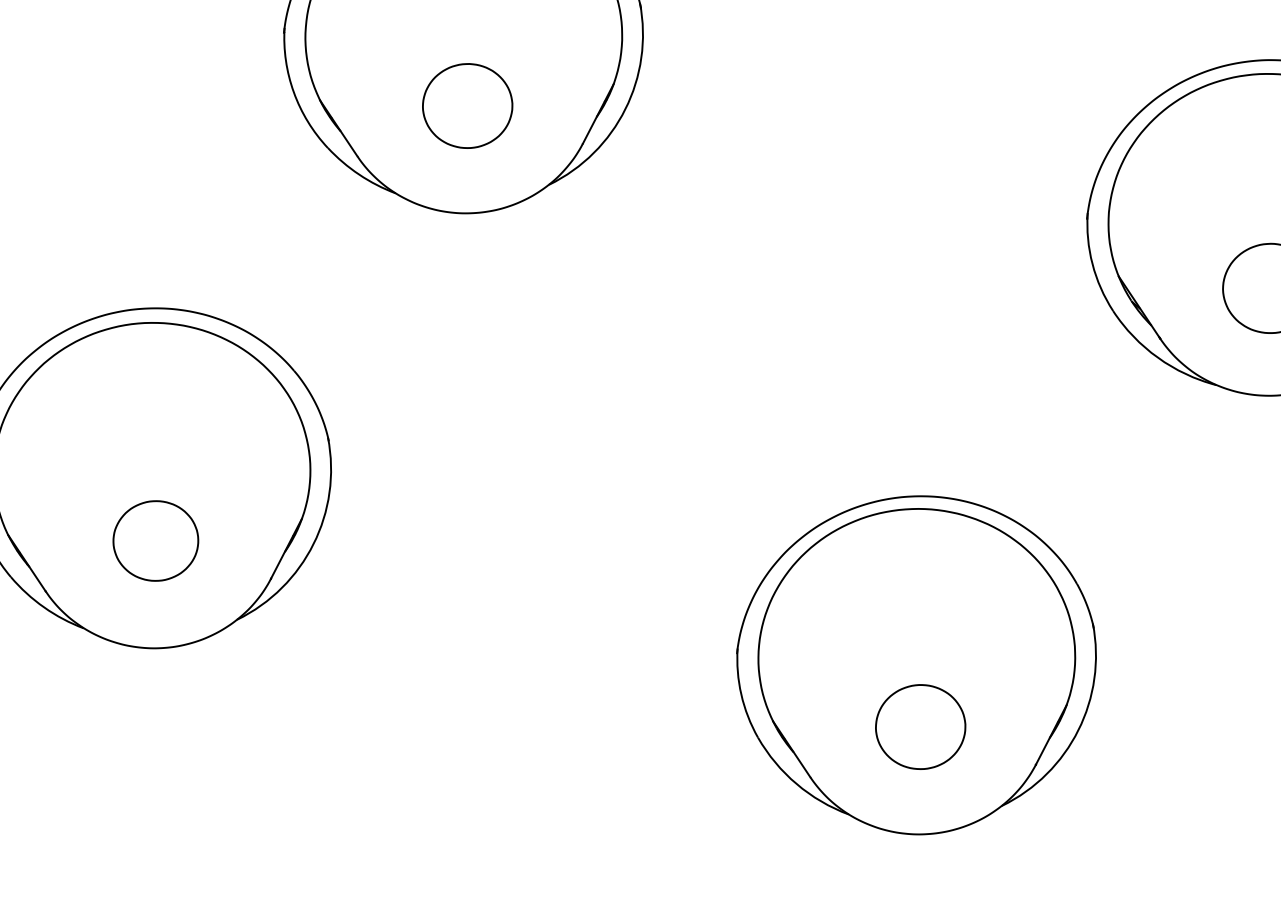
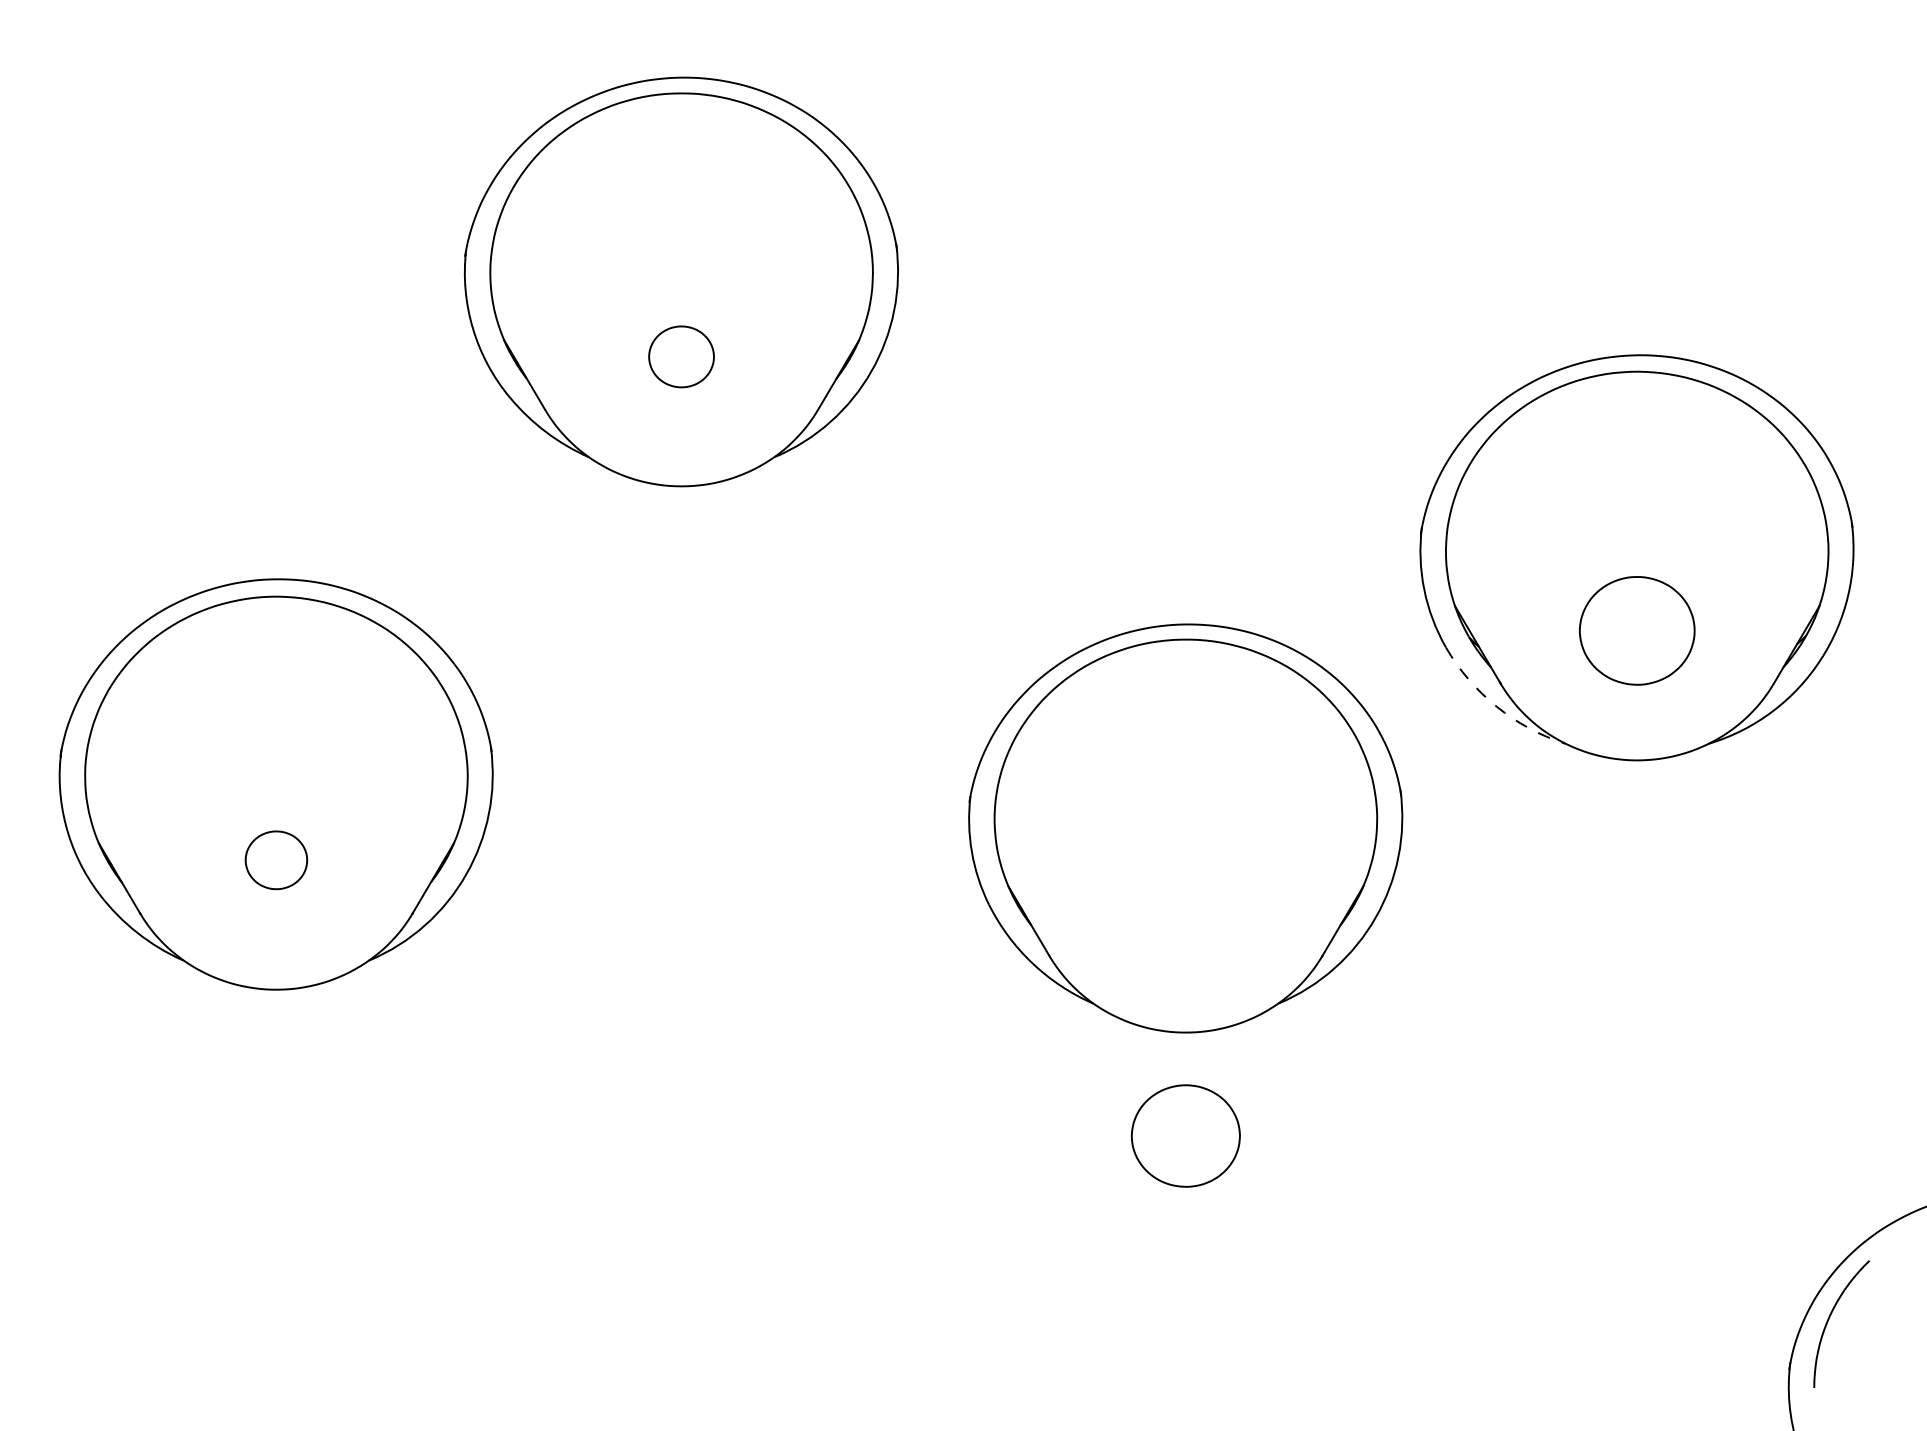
part: (467, 105) -> (681, 356), size x0.6
arc: (1157, 357) -> (1496, 706), solid -> dashed
part: (155, 541) -> (276, 860), size x0.6
part: (916, 665) -> (1185, 828), moved

